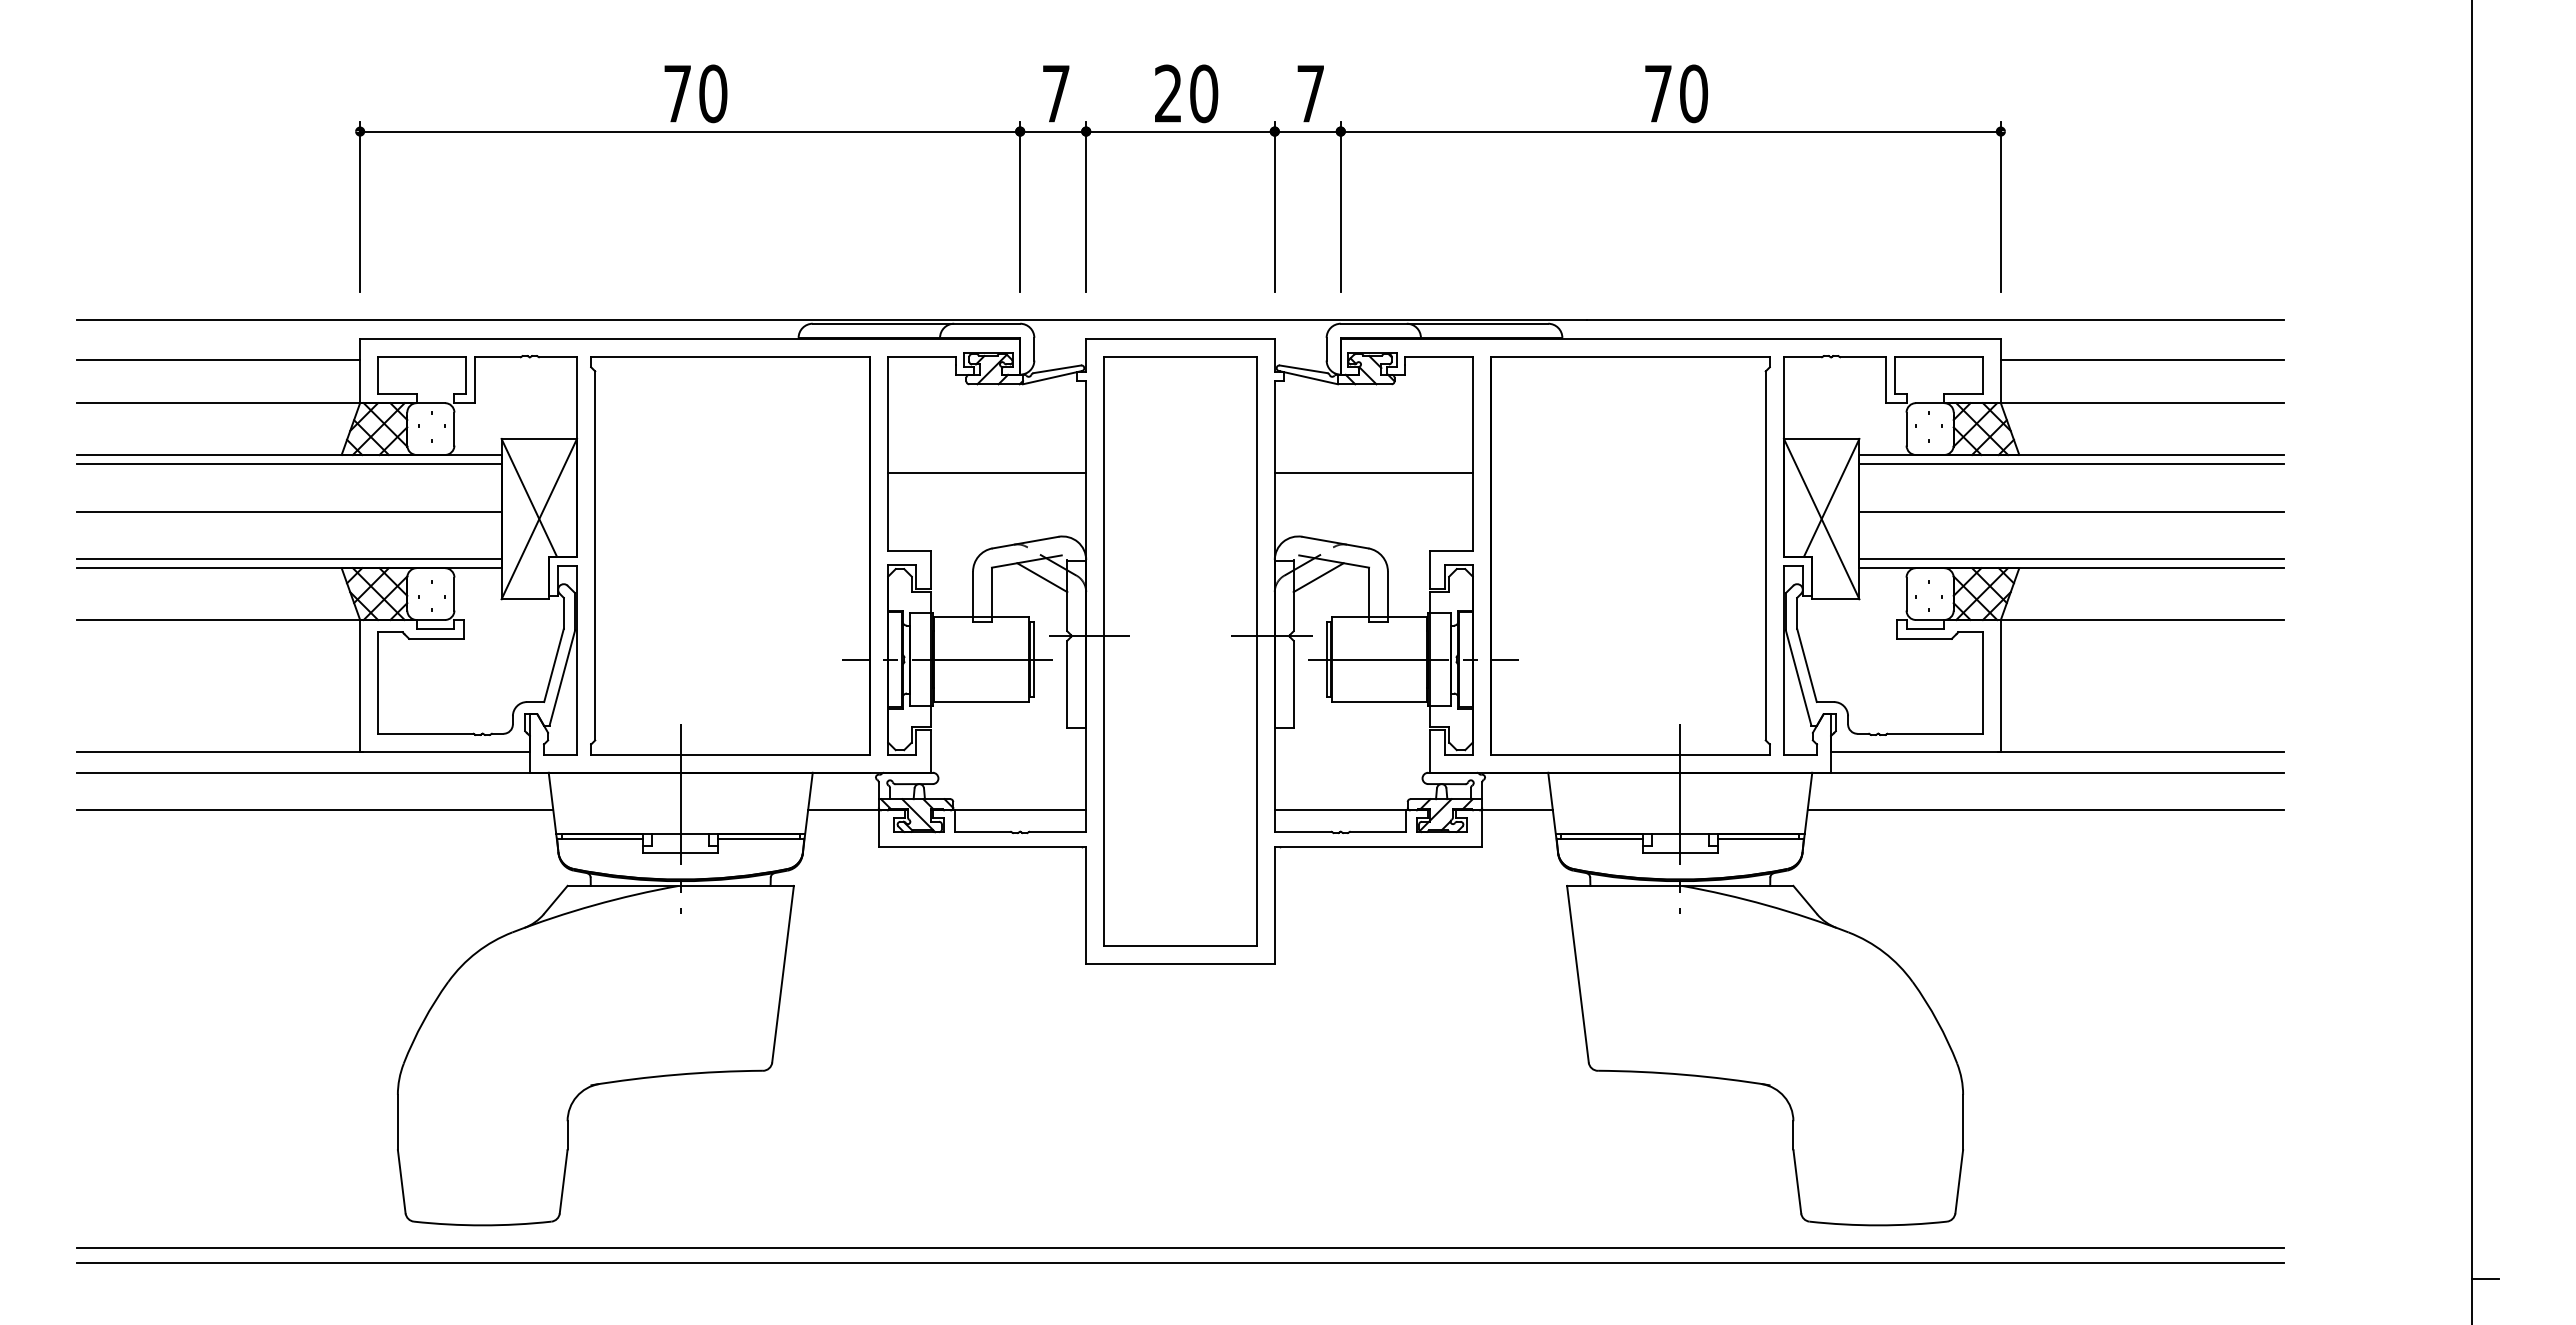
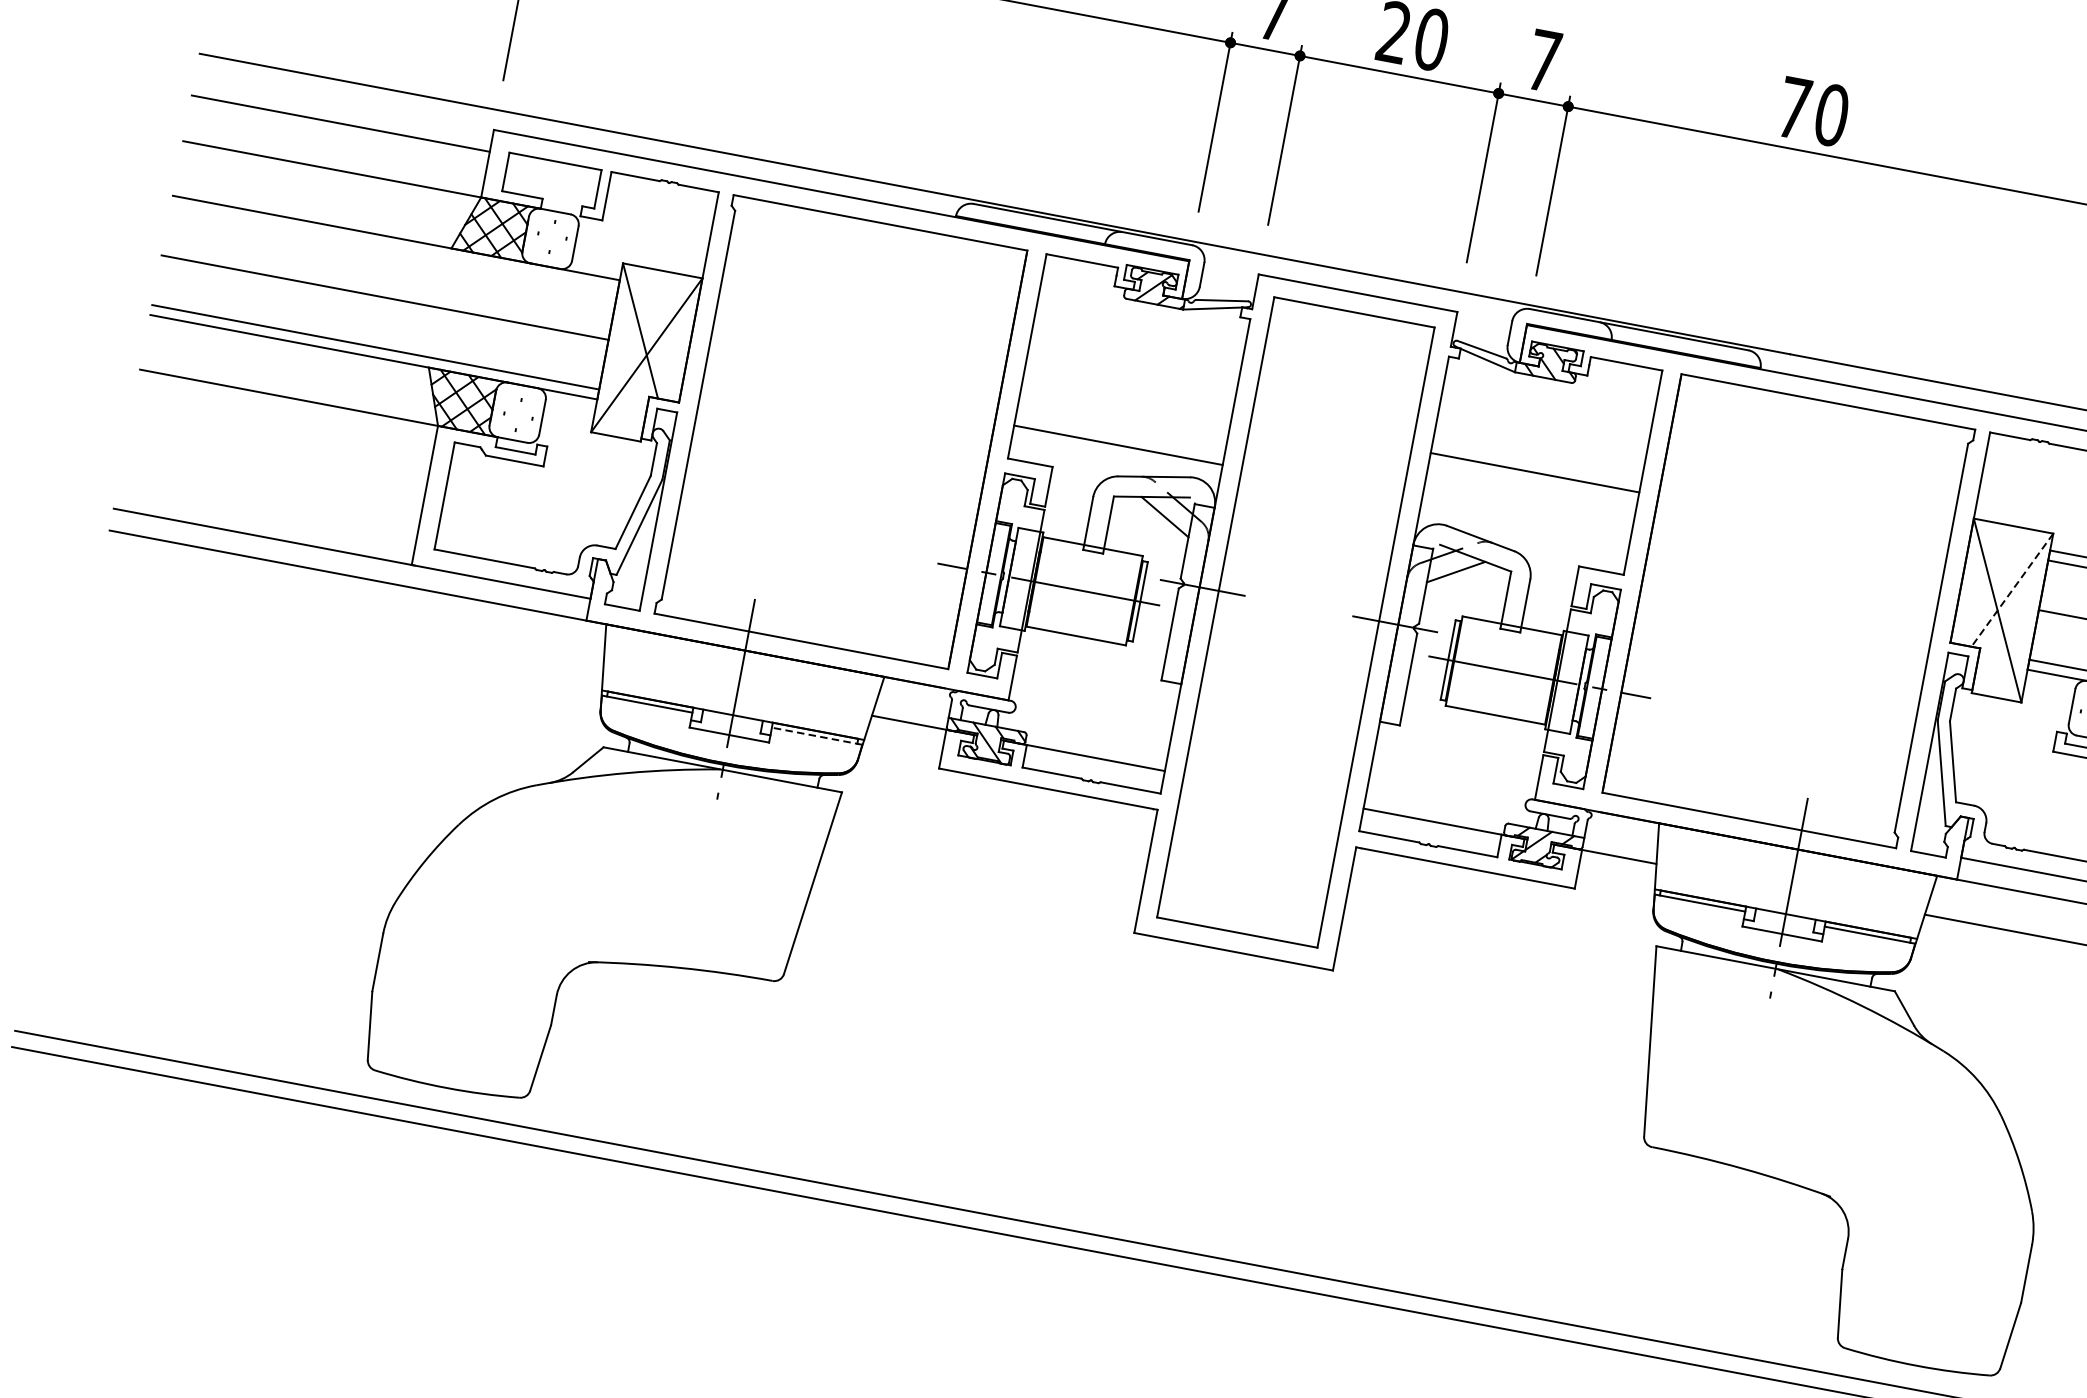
text: (1676, 93) -> (1813, 111), moved
line: (289, 464) -> (394, 248), removed
line: (987, 472) -> (1118, 444), moved
line: (1831, 498) -> (2012, 590), solid -> dashed
line: (315, 810) -> (353, 617), removed
line: (761, 838) -> (817, 735), solid -> dashed

